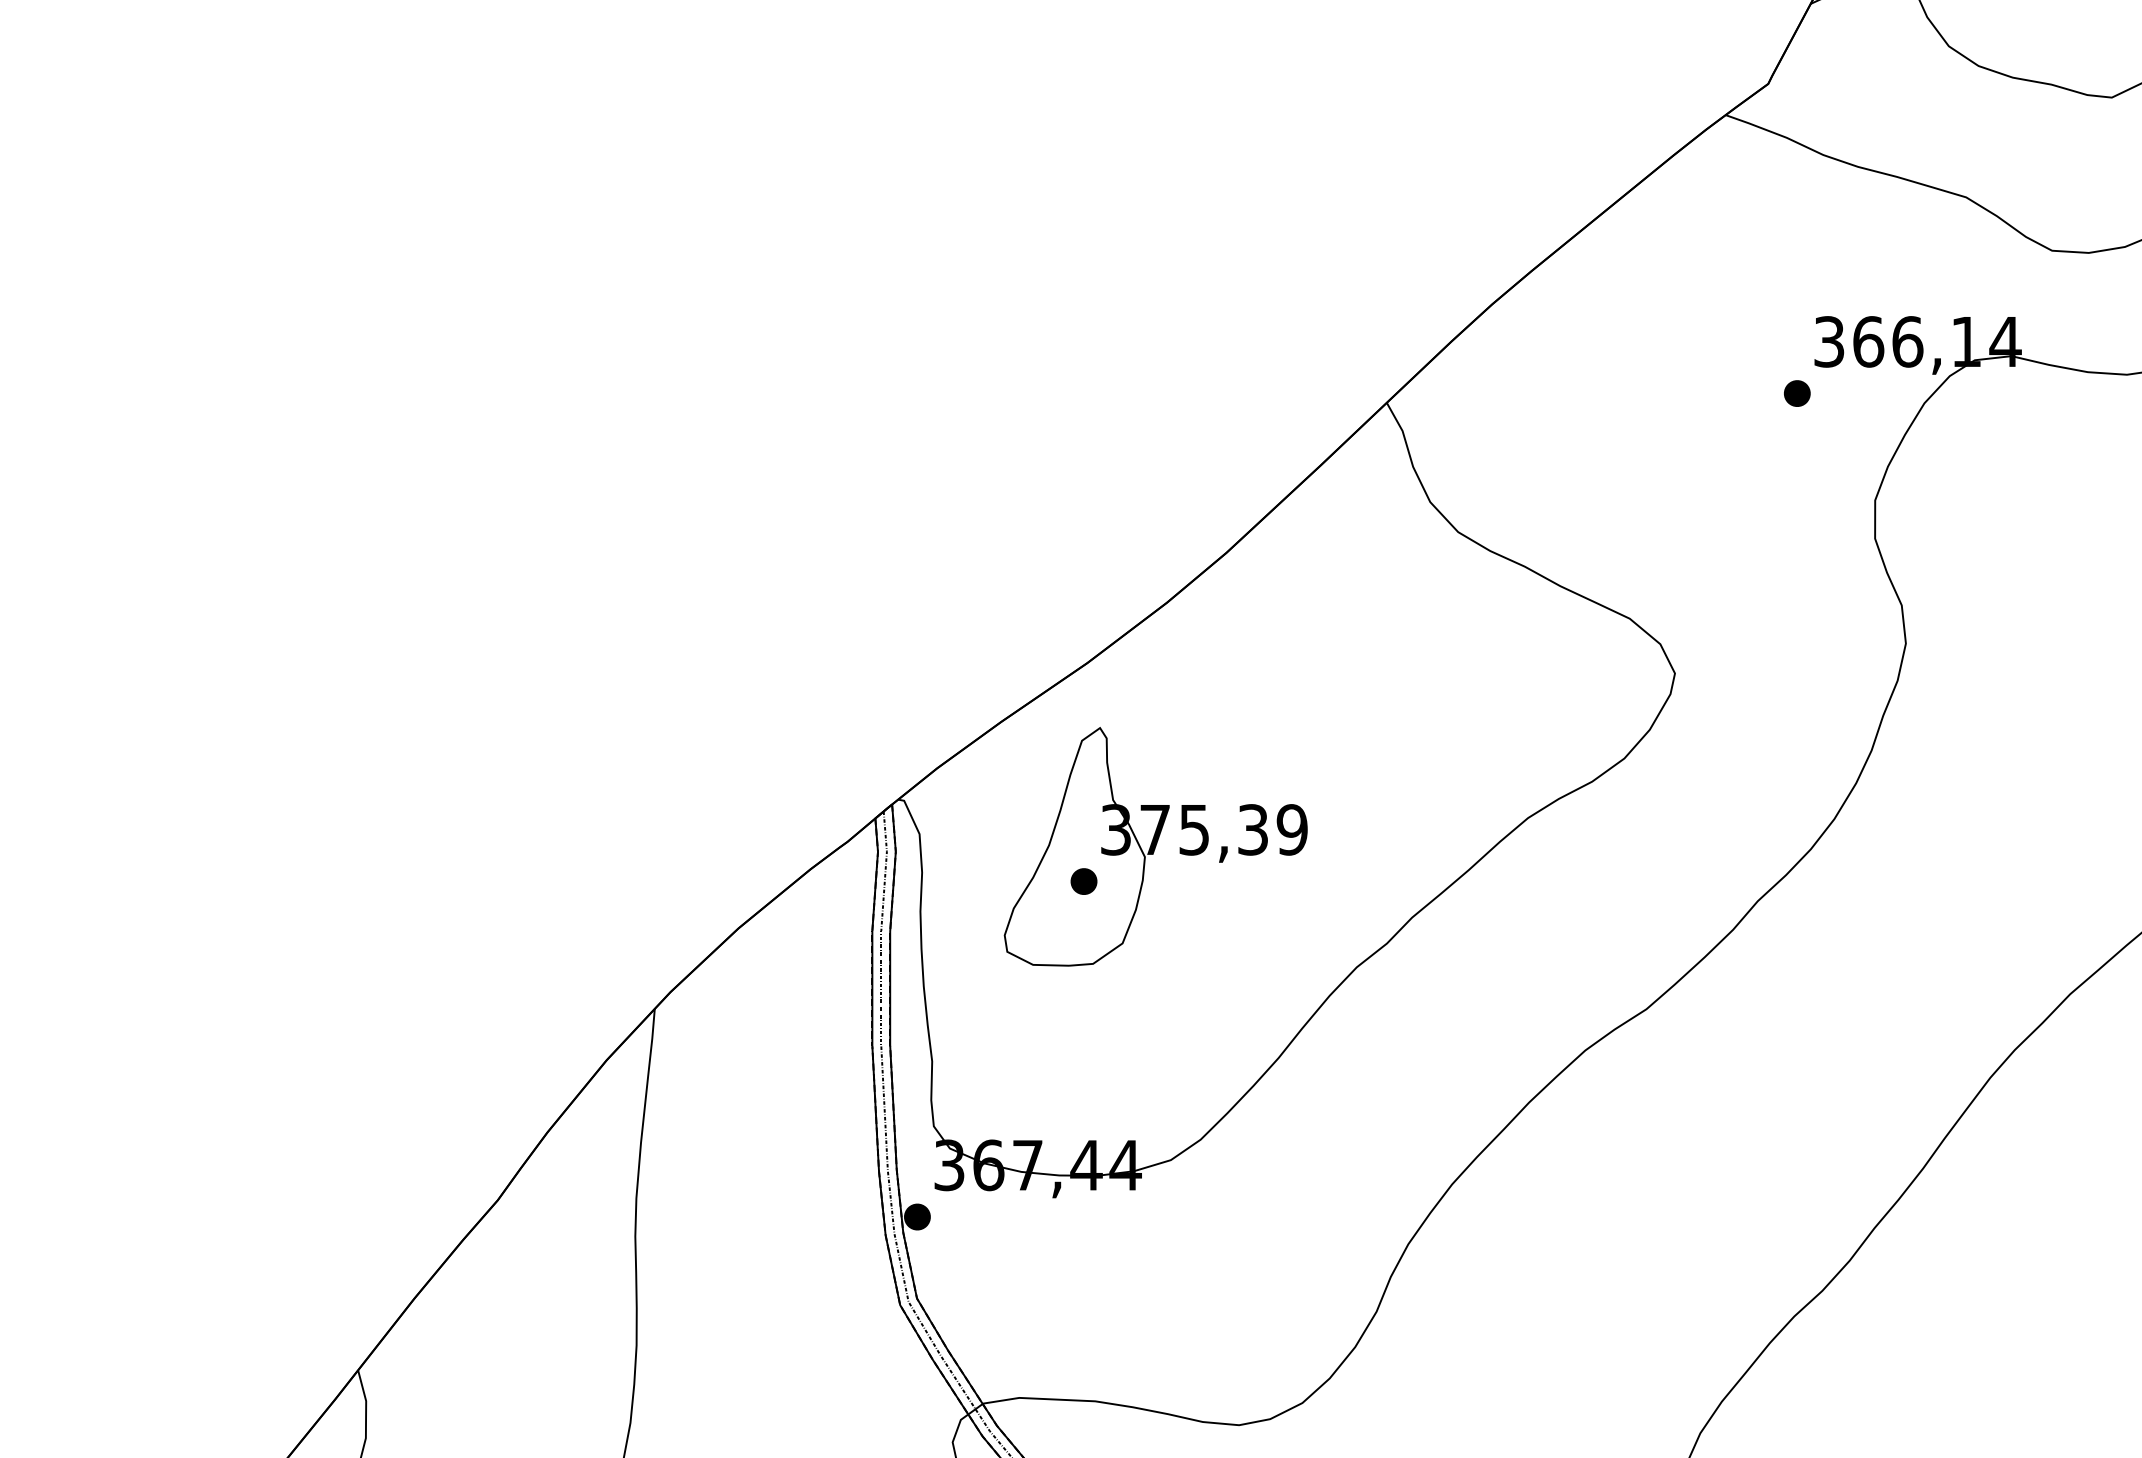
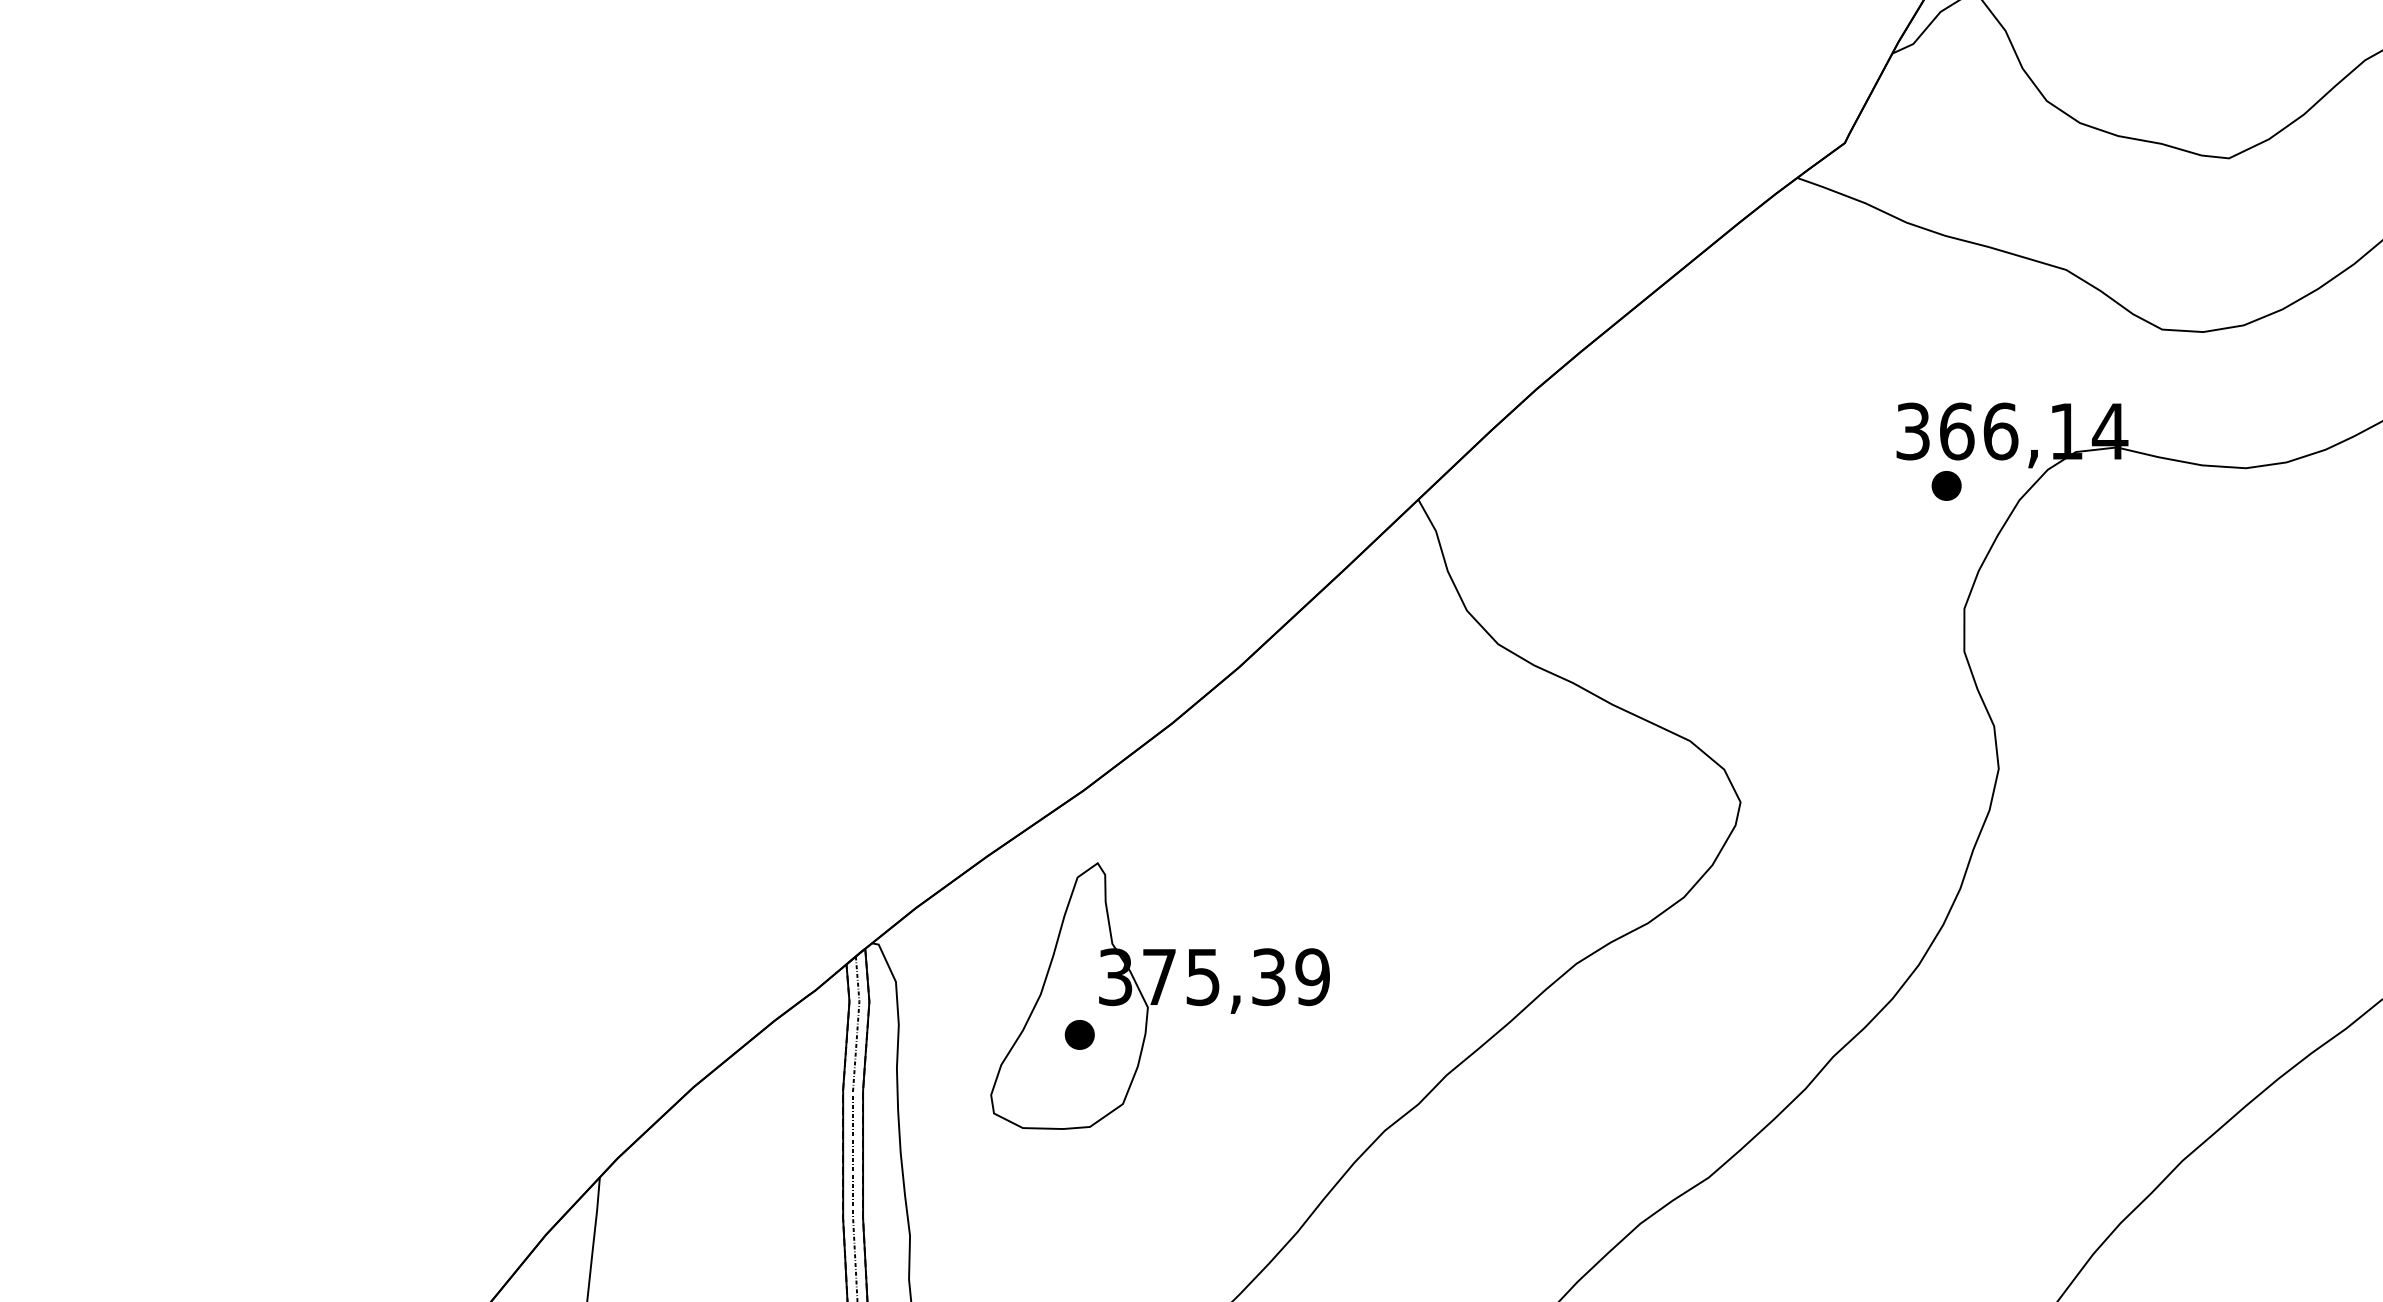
part: (1797, 393) -> (1946, 485), moved

